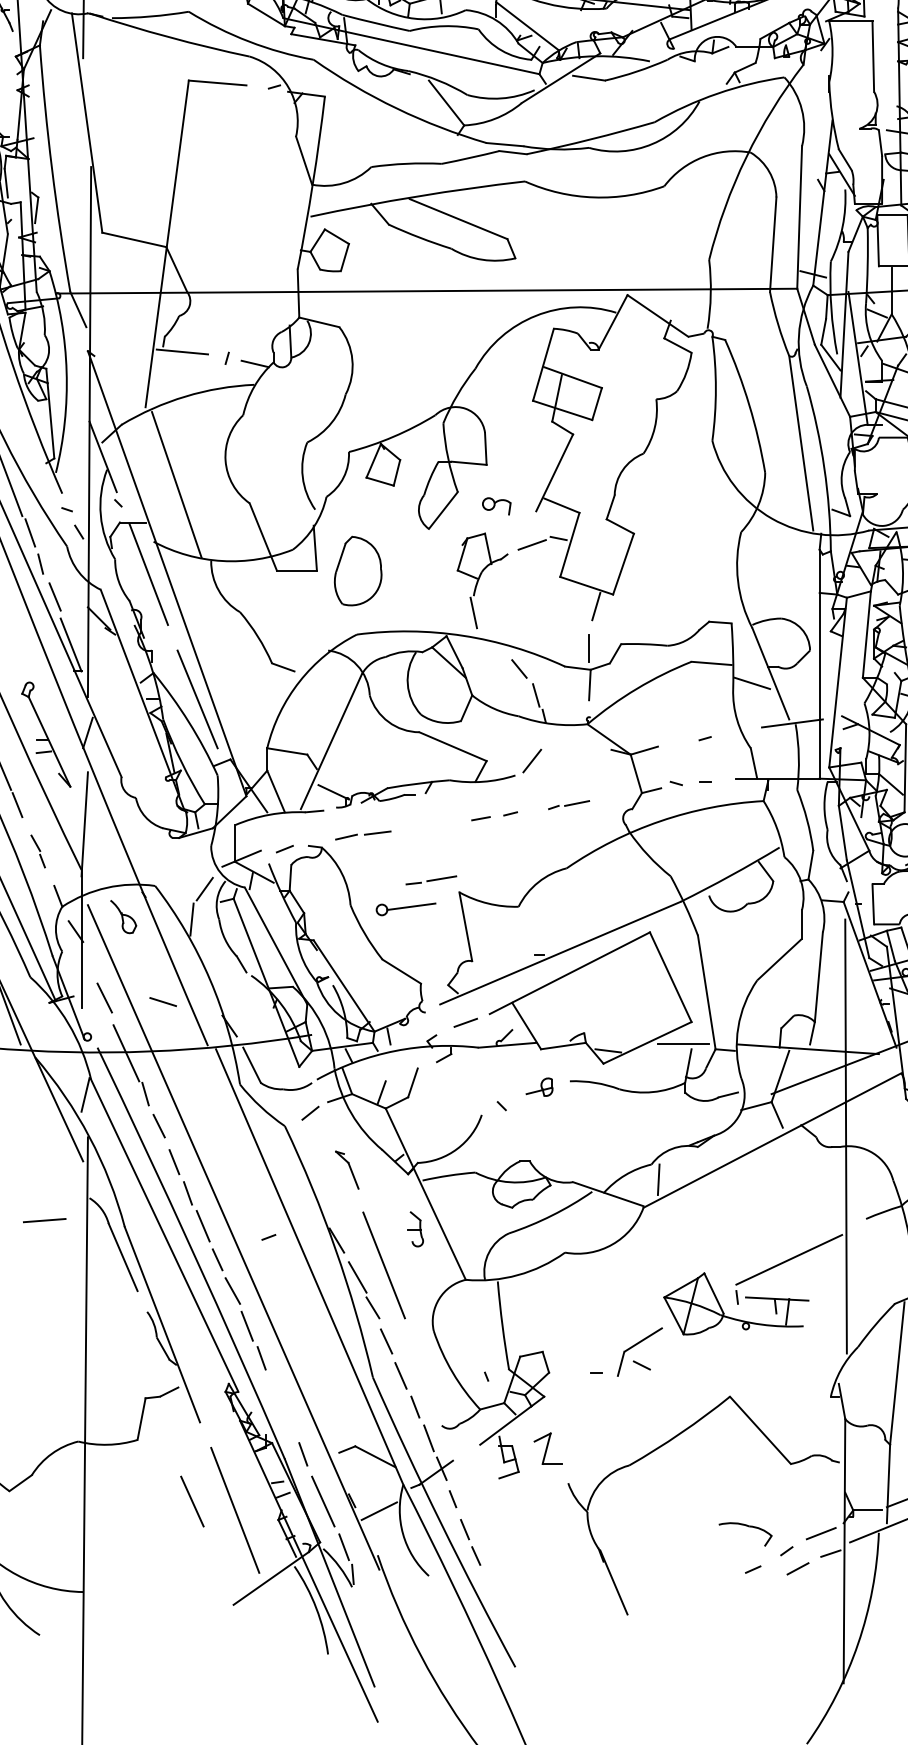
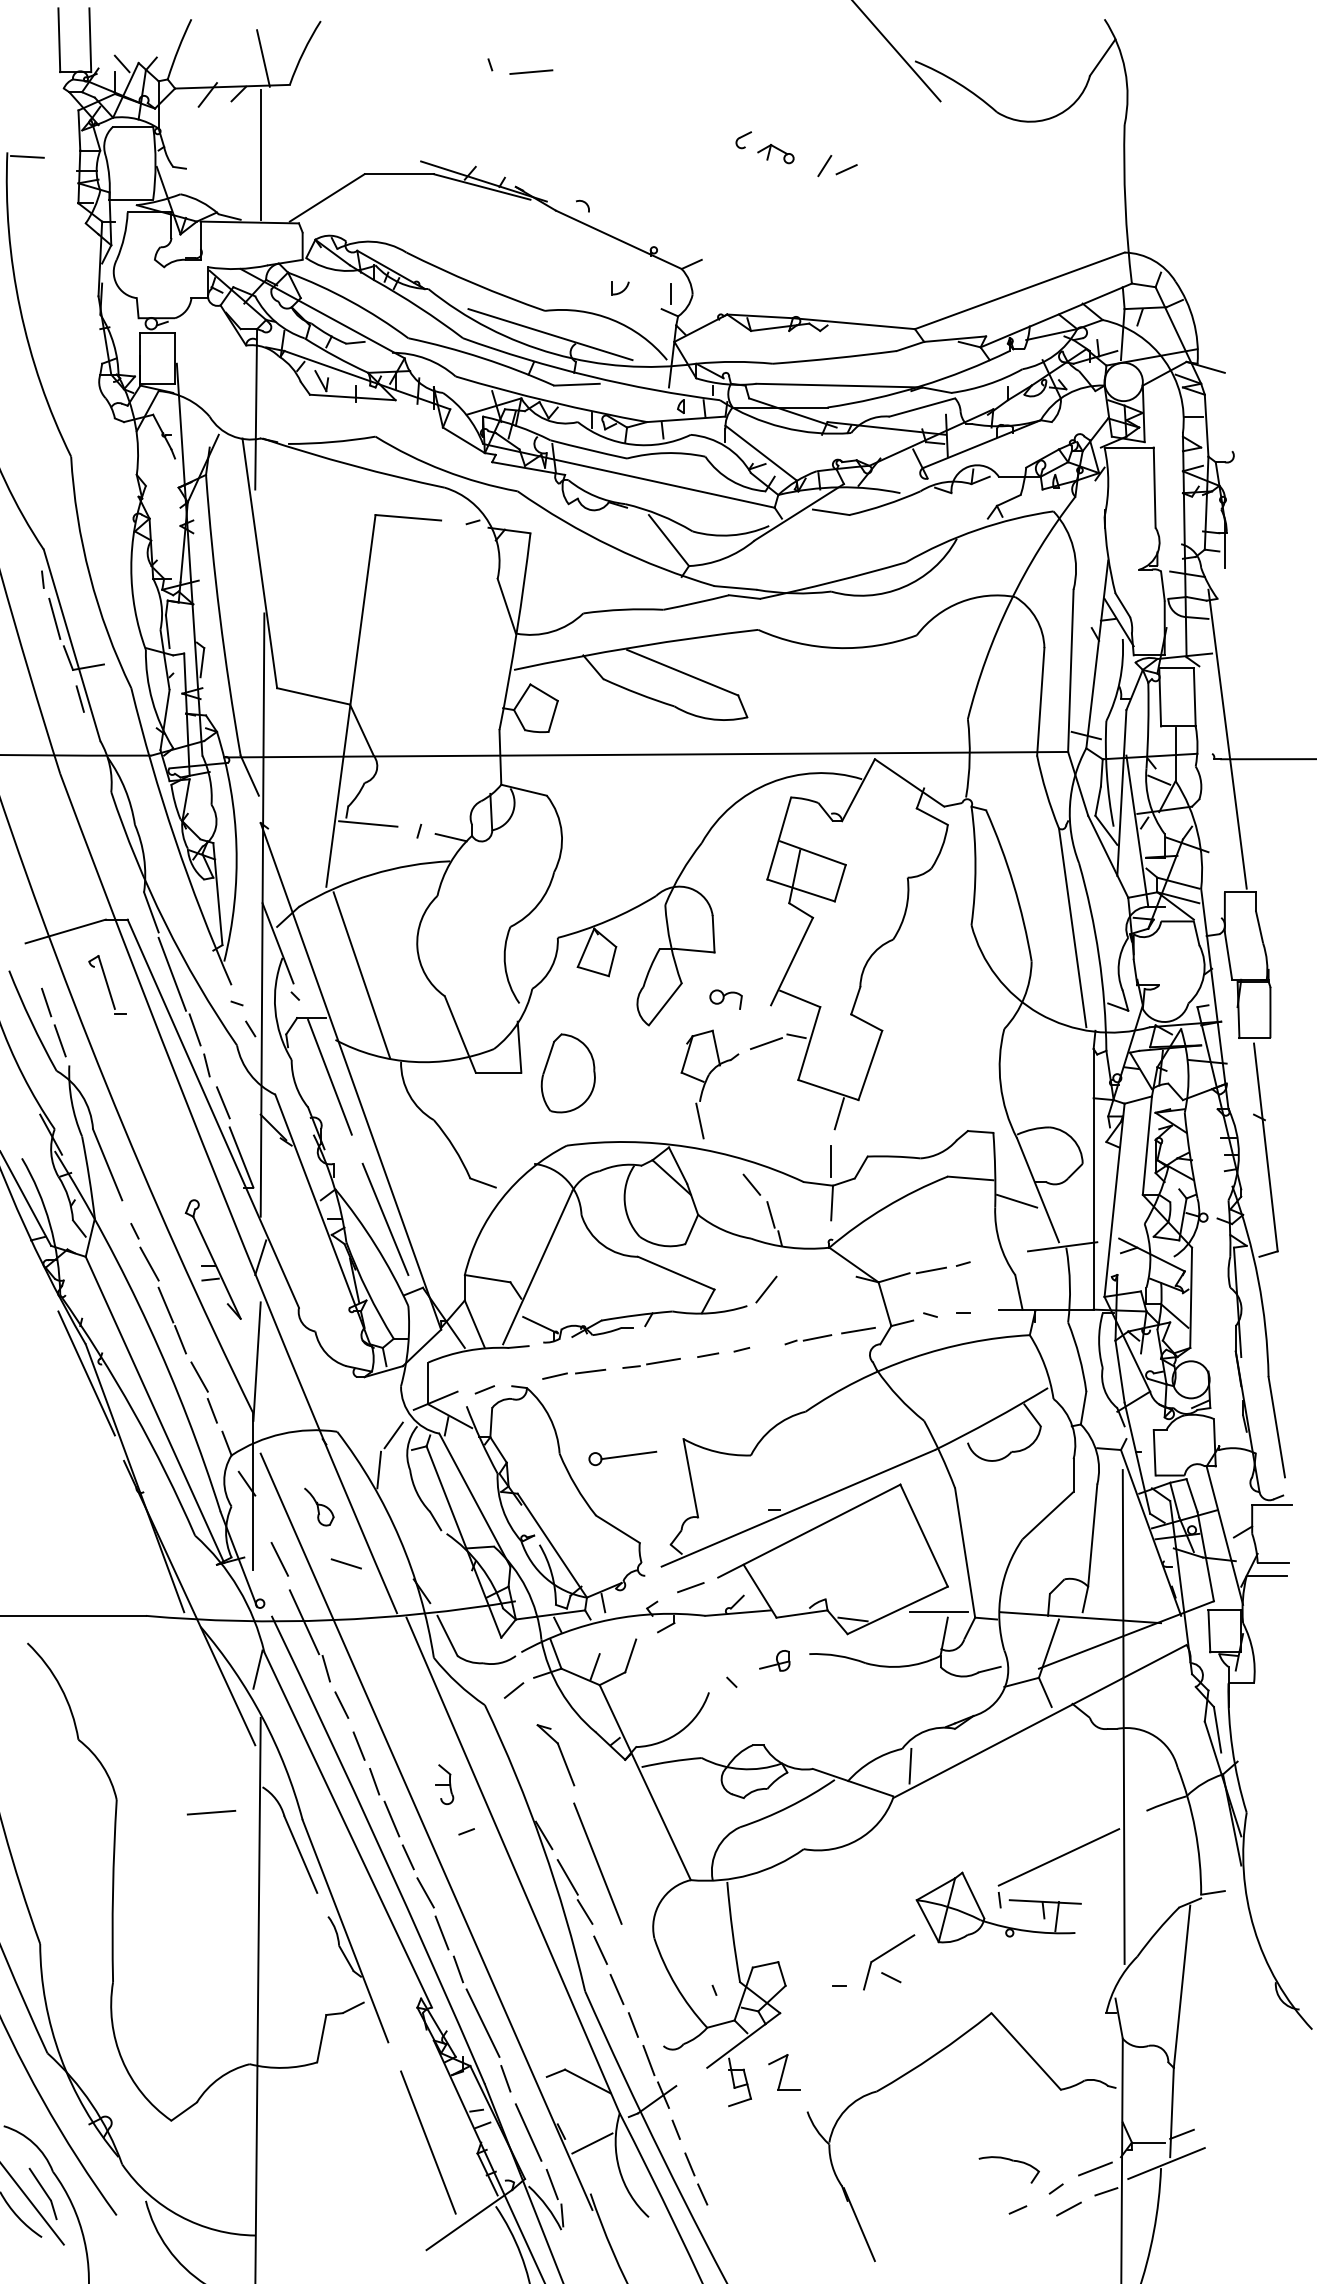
line: (677, 744) -> (931, 1270), added
line: (613, 796) -> (858, 1330), added
part: (37, 851) -> (203, 1392), size x1.67
part: (431, 879) -> (651, 1362), moved
part: (123, 916) -> (319, 1506), moved
part: (346, 1170) -> (555, 1755), size x1.43
part: (415, 1229) -> (444, 1784), moved
line: (282, 1404) -> (482, 2022), added
line: (192, 1501) -> (379, 2132), removed

